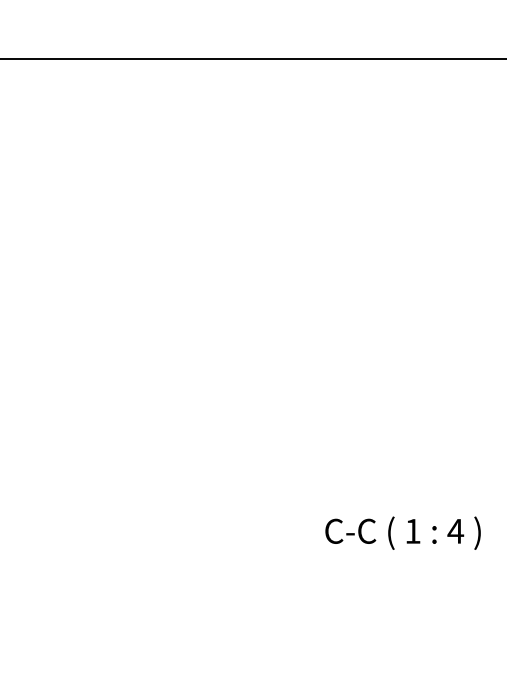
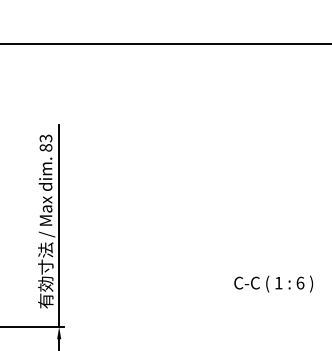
text: (455, 530) -> (300, 282), 4 -> 6

